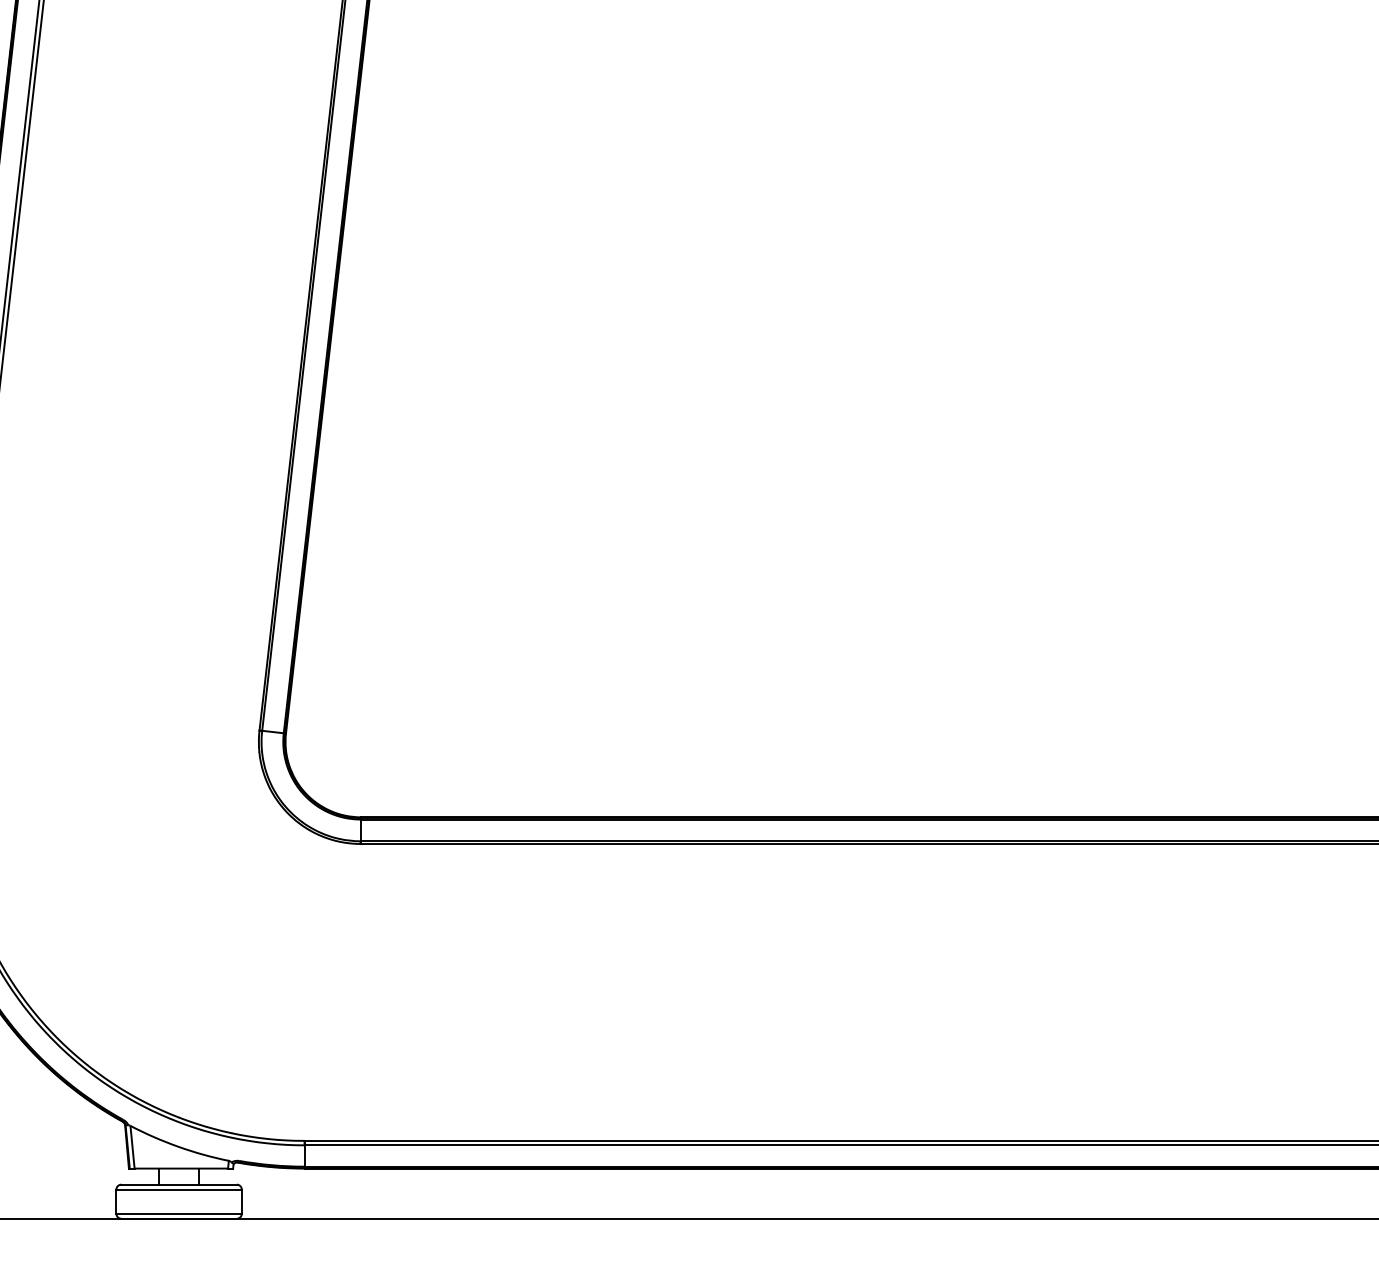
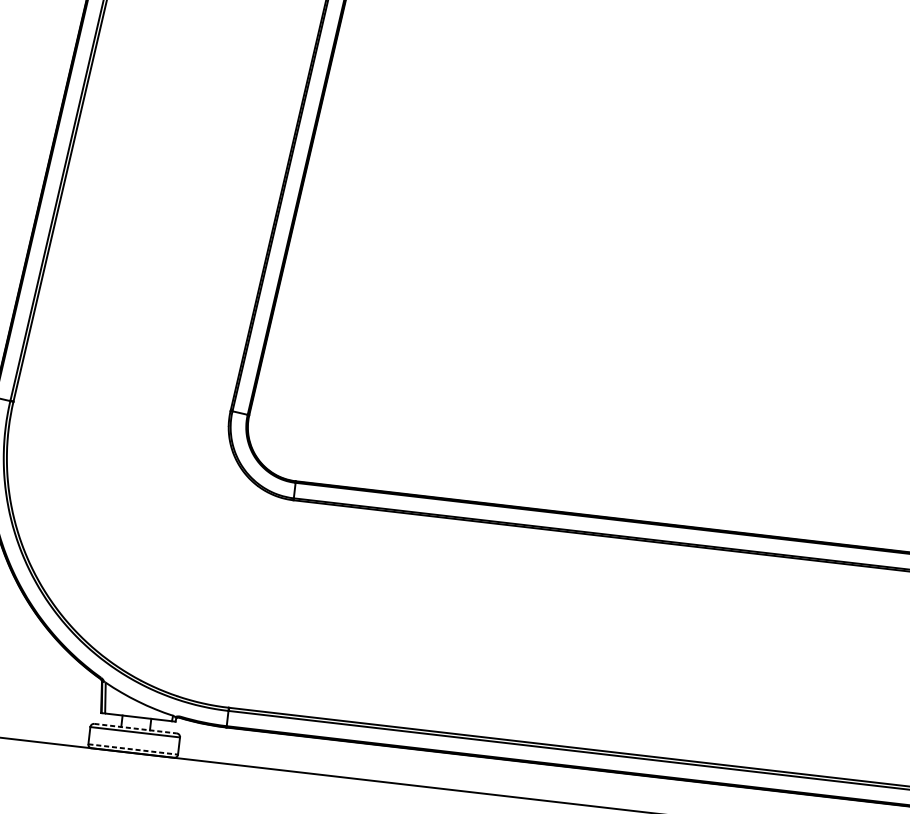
line: (179, 1184) -> (135, 728), solid -> dashed
line: (179, 1213) -> (133, 749), solid -> dashed

